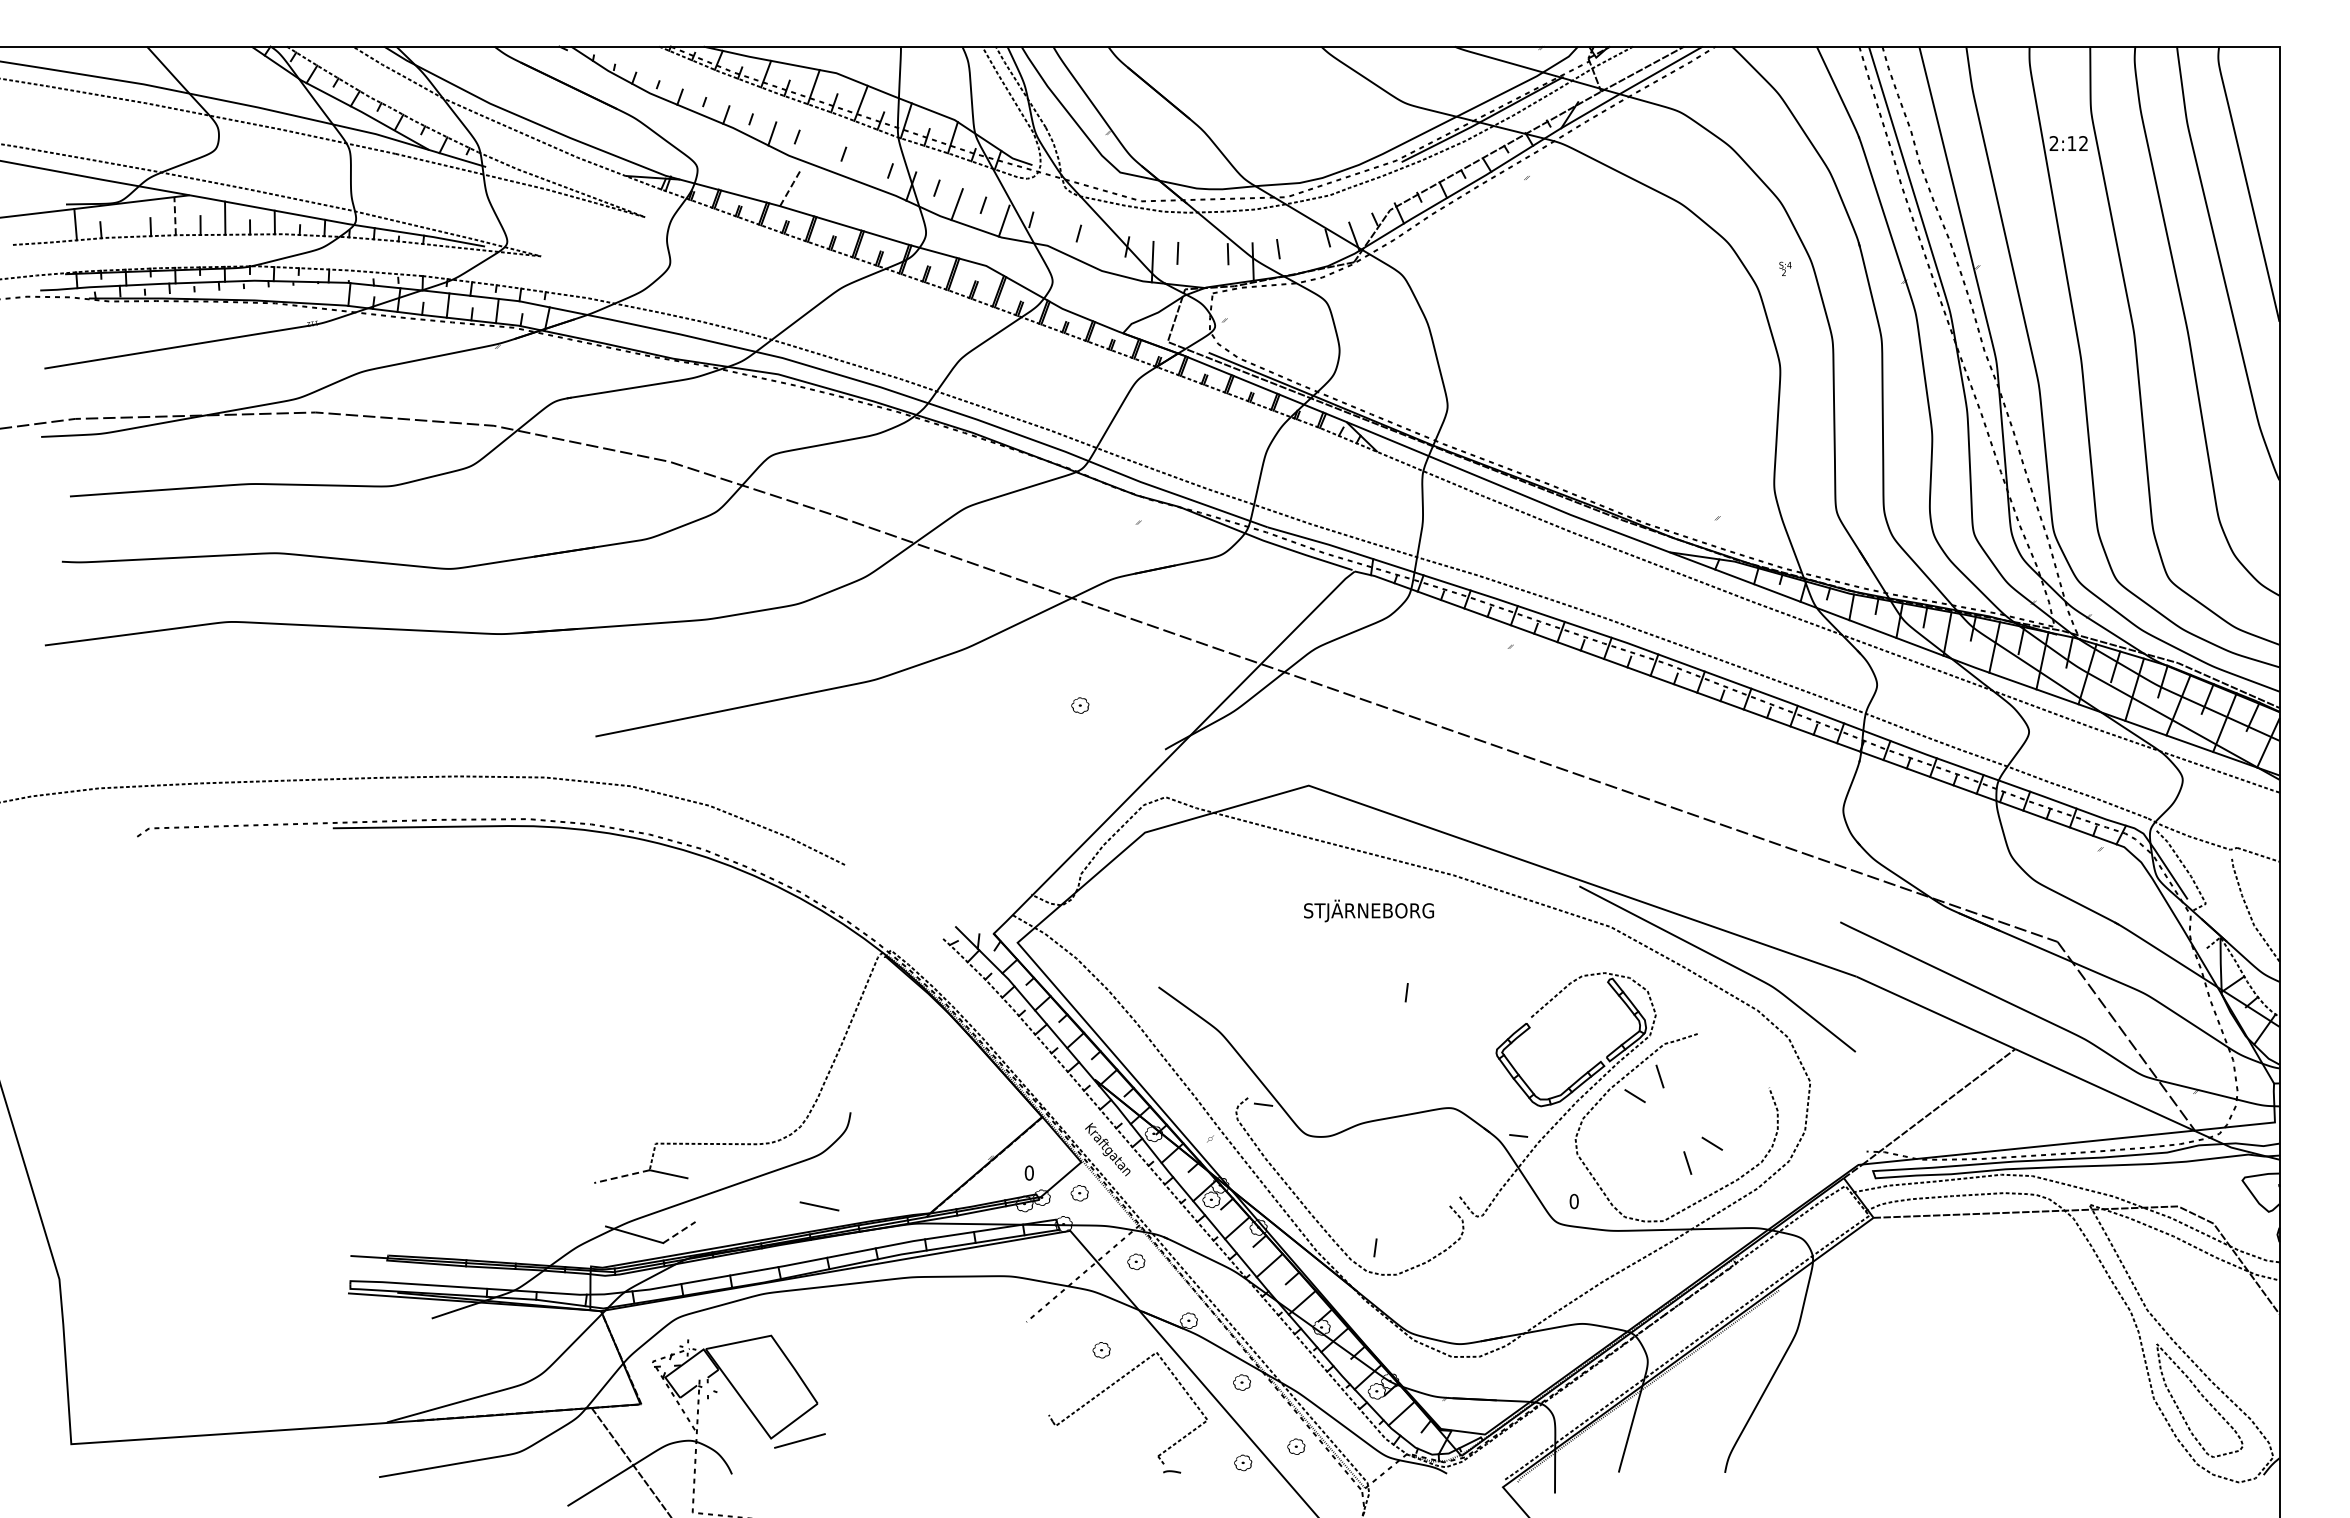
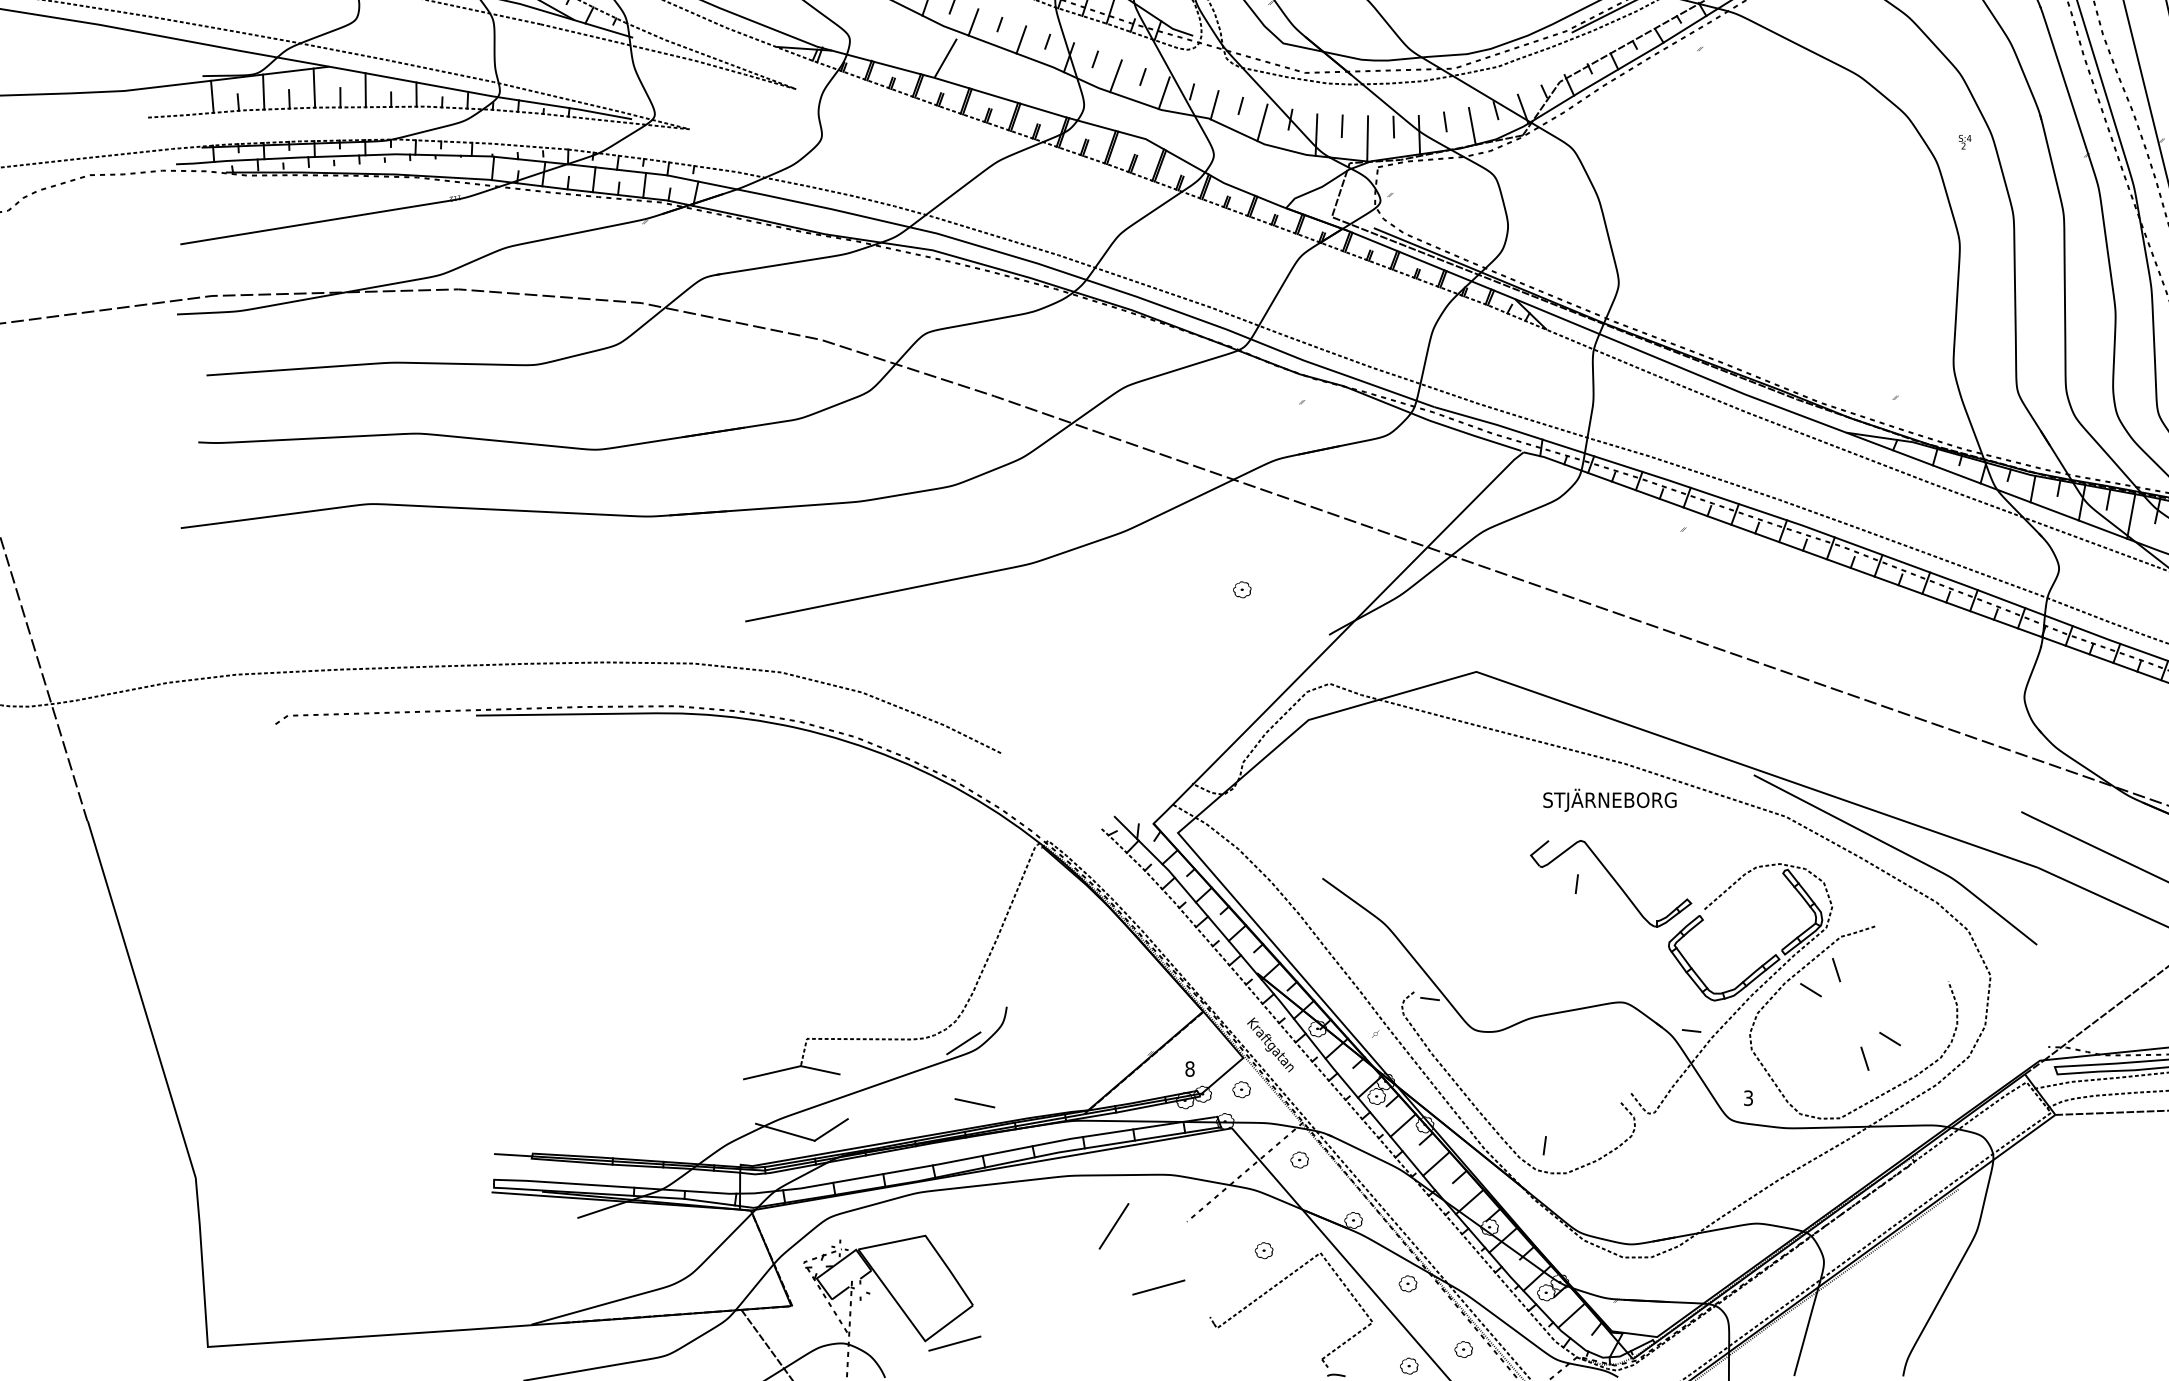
line: (817, 151) -> (972, 21), added
line: (864, 168) -> (1021, 39), added
line: (791, 186) -> (946, 57), dashed -> solid
line: (175, 215) -> (314, 87), dashed -> solid
line: (125, 220) -> (263, 92), added
line: (1053, 232) -> (1214, 104), added
line: (1099, 249) -> (1261, 122), added
line: (1304, 253) -> (1472, 126), added
line: (1202, 265) -> (1367, 138), added
text: (1368, 910) -> (1609, 799), moved
part: (1440, 991) -> (1611, 882), added
line: (808, 1147) -> (963, 1042), added
text: (1028, 1172) -> (1189, 1068), 0 -> 8
line: (621, 1176) -> (771, 1072), dashed -> solid
text: (1573, 1201) -> (1747, 1098), 0 -> 3
line: (679, 1232) -> (831, 1129), dashed -> solid
line: (955, 1326) -> (1114, 1226), added
line: (998, 1386) -> (1158, 1287), added

